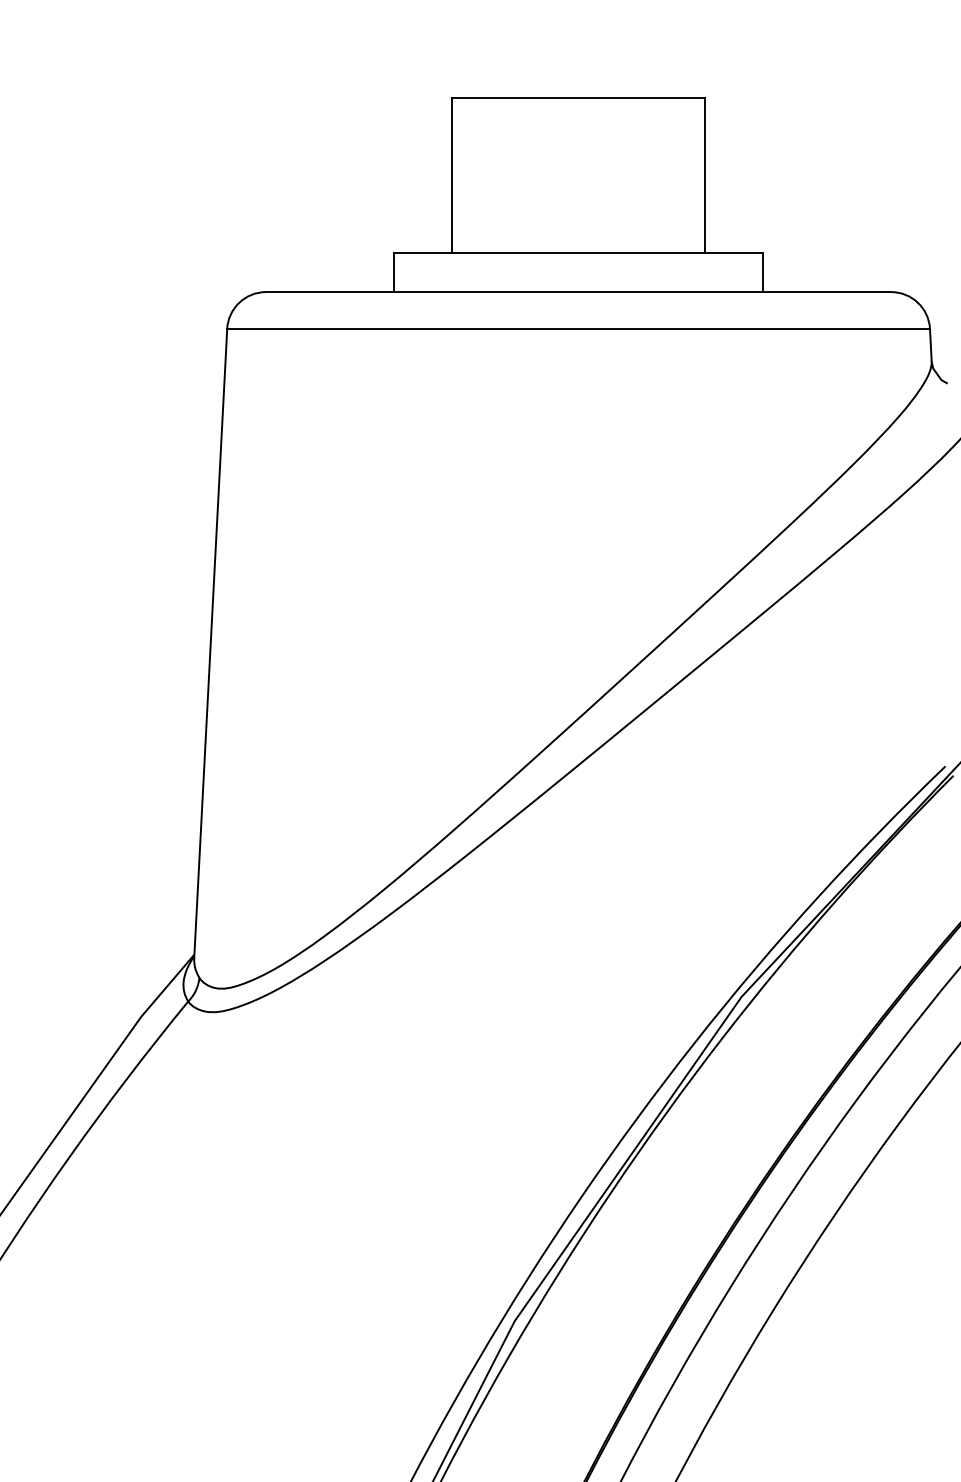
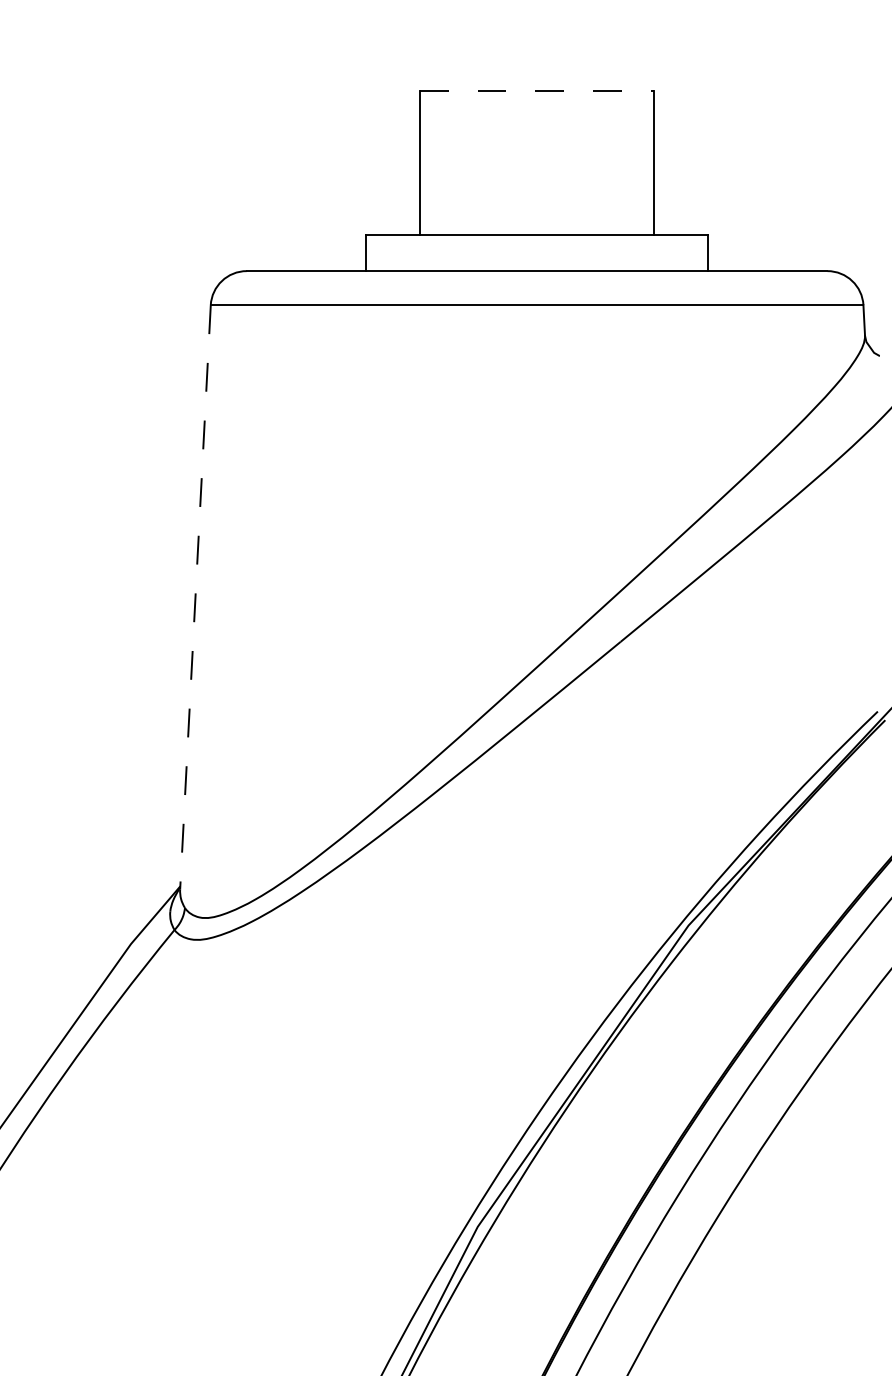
line: (579, 97) -> (537, 90), solid -> dashed
line: (210, 644) -> (195, 598), solid -> dashed

